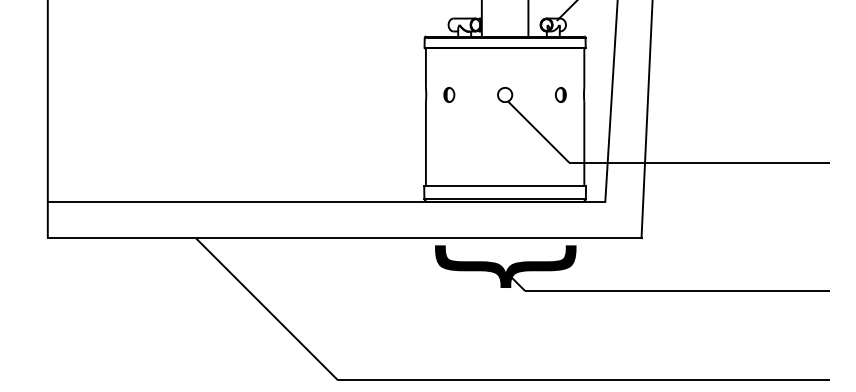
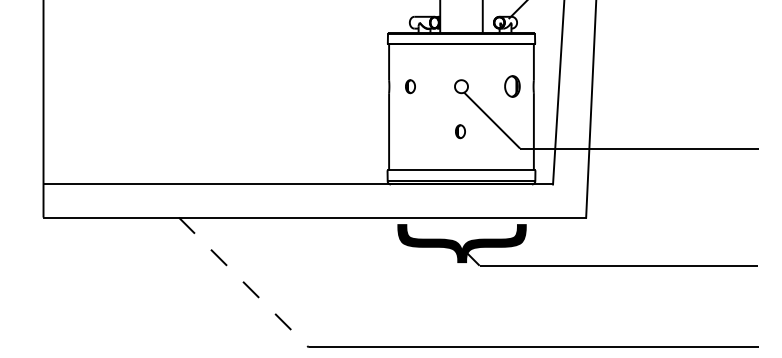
part: (560, 94) -> (512, 86), size x1.6
part: (504, 144) -> (460, 131), added
line: (266, 309) -> (243, 282), solid -> dashed

